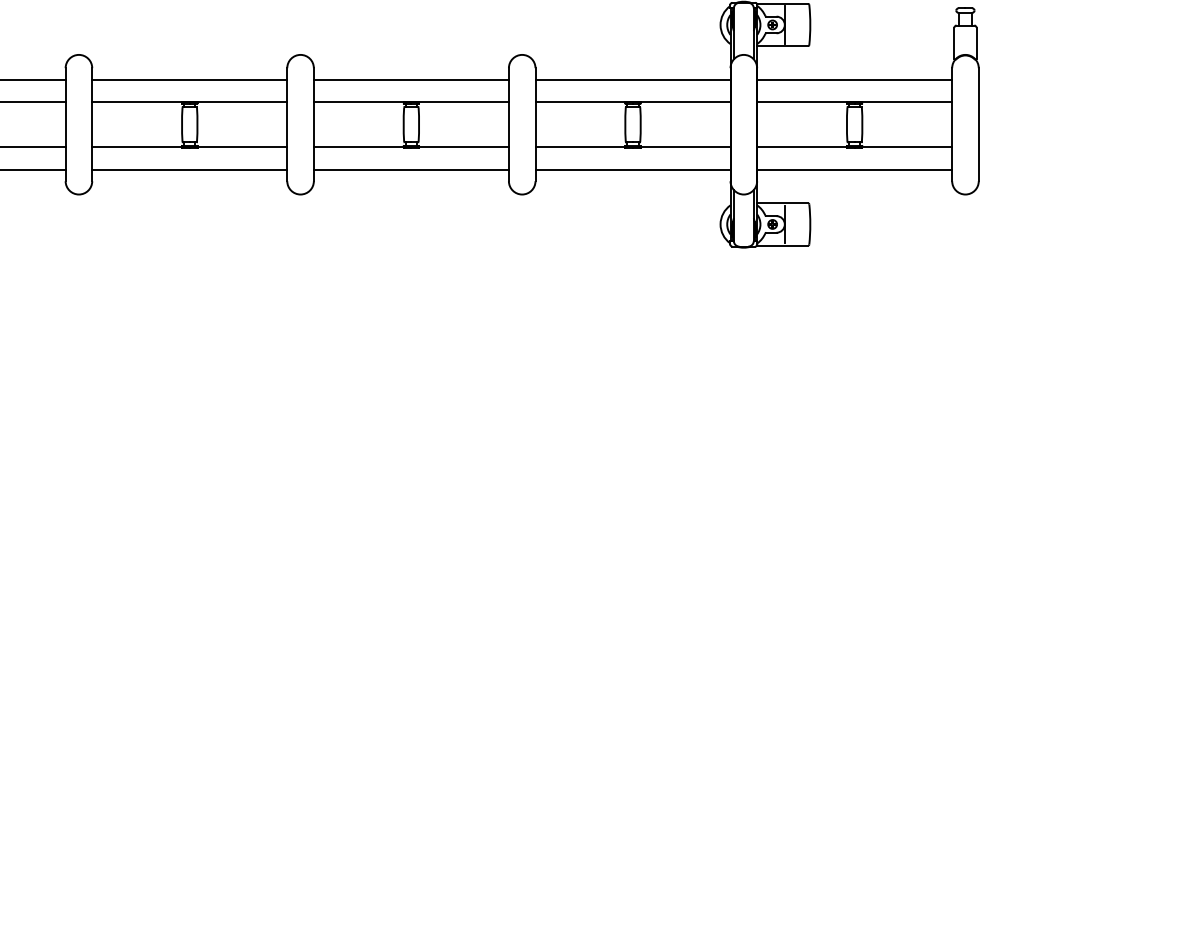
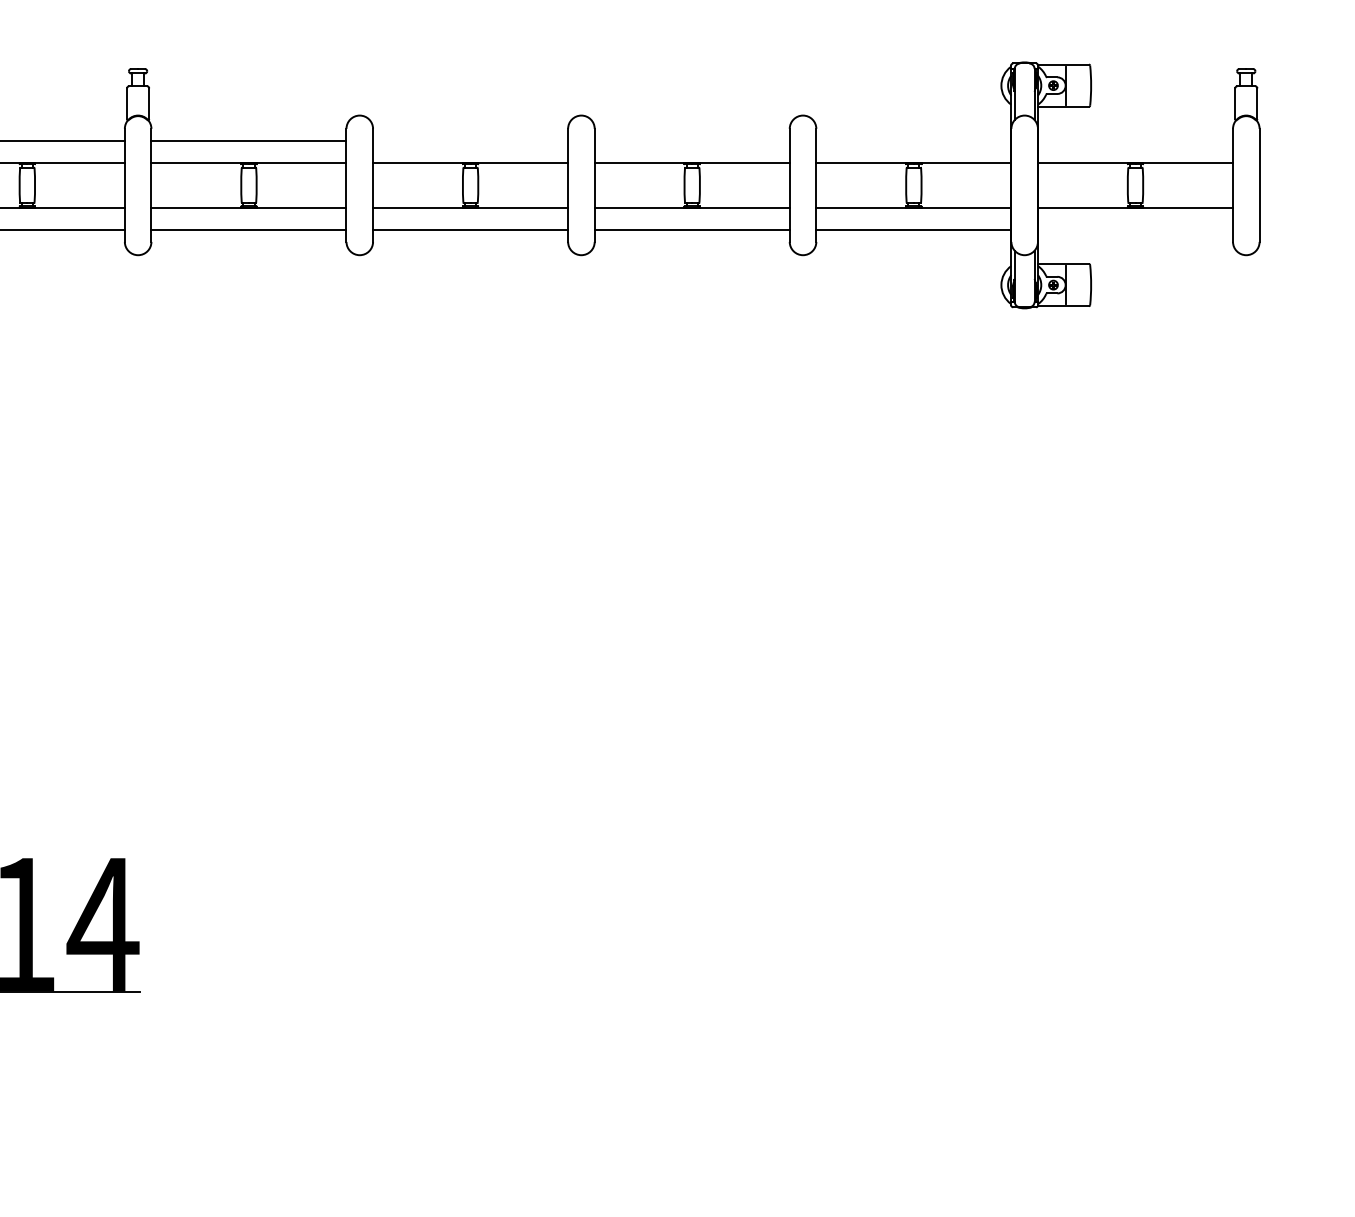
line: (189, 79) -> (470, 140), removed
line: (410, 79) -> (691, 140), removed
line: (632, 79) -> (913, 140), removed
line: (854, 79) -> (1135, 140), removed
line: (854, 169) -> (1135, 230), removed

